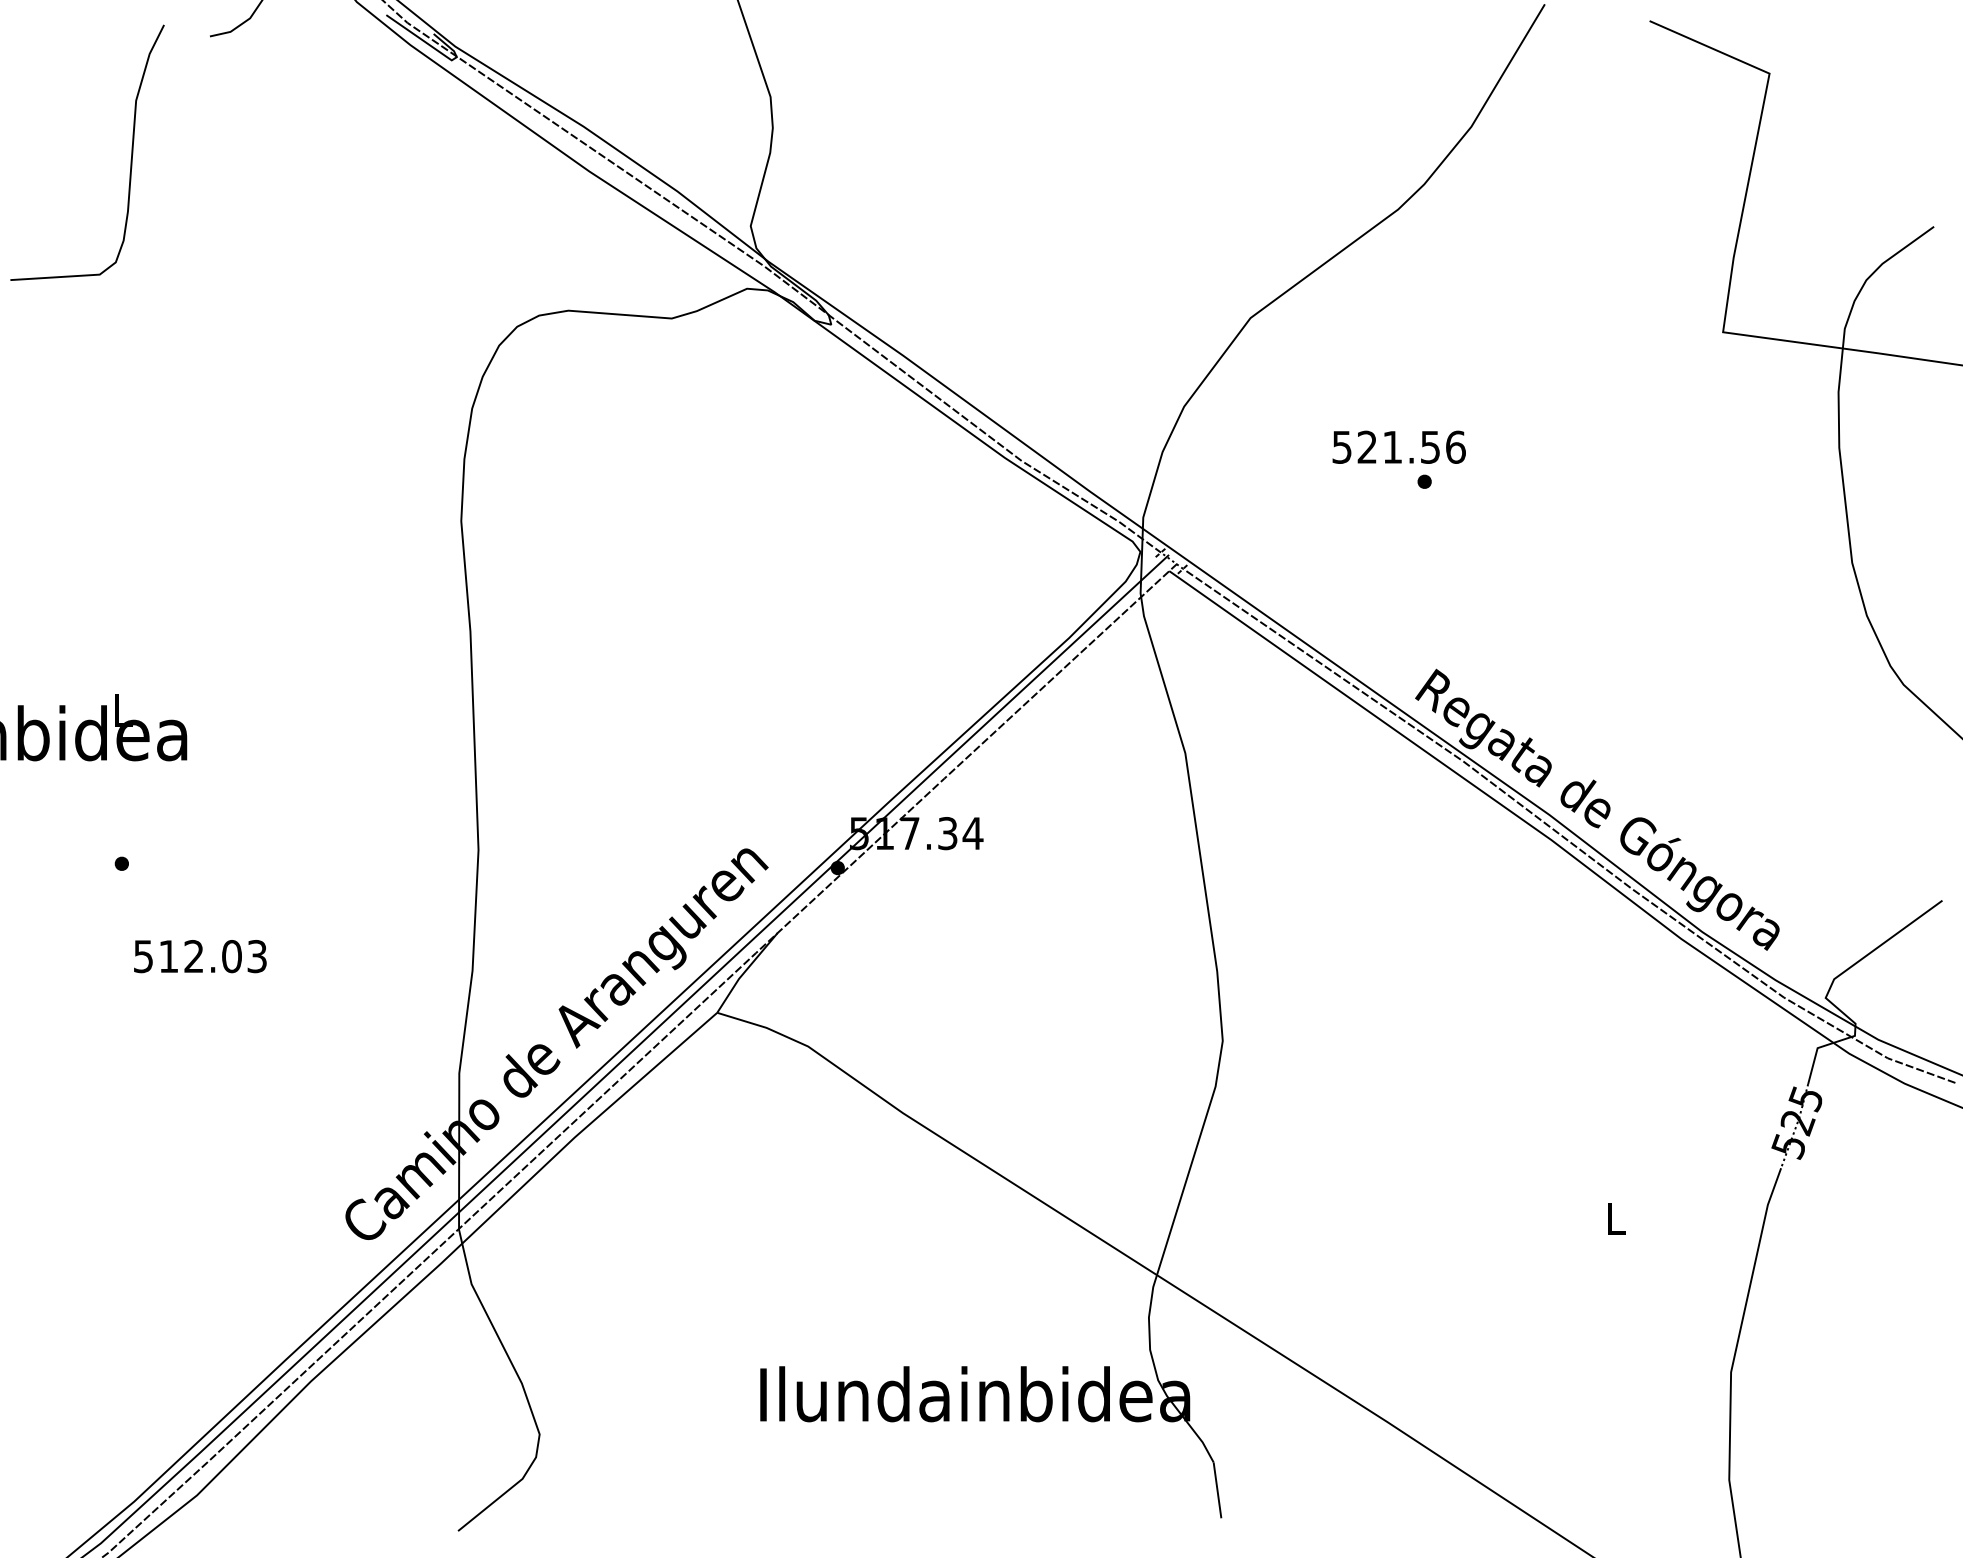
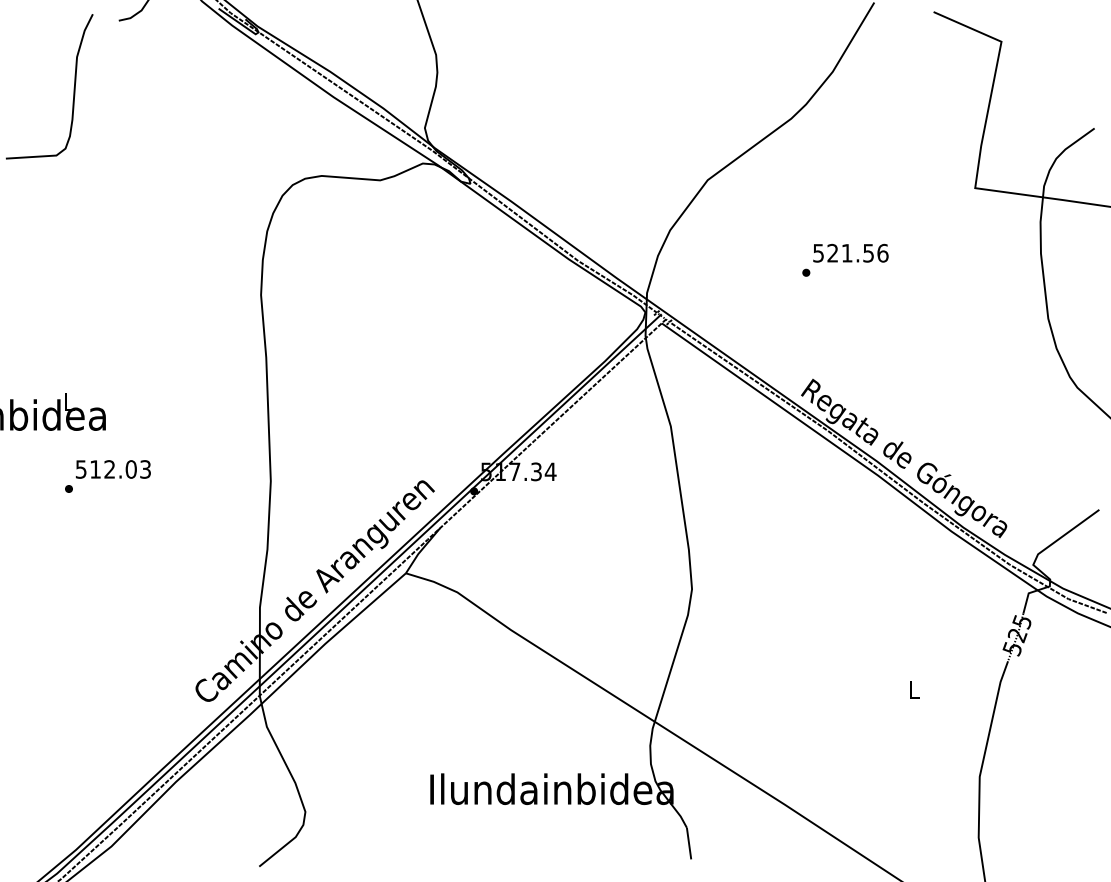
text: (1398, 445) -> (850, 252), moved
text: (200, 956) -> (113, 469), moved

